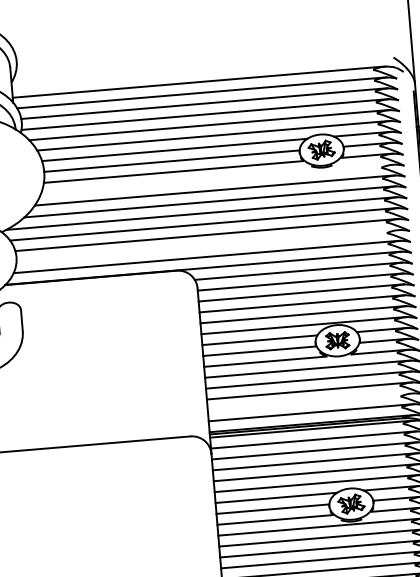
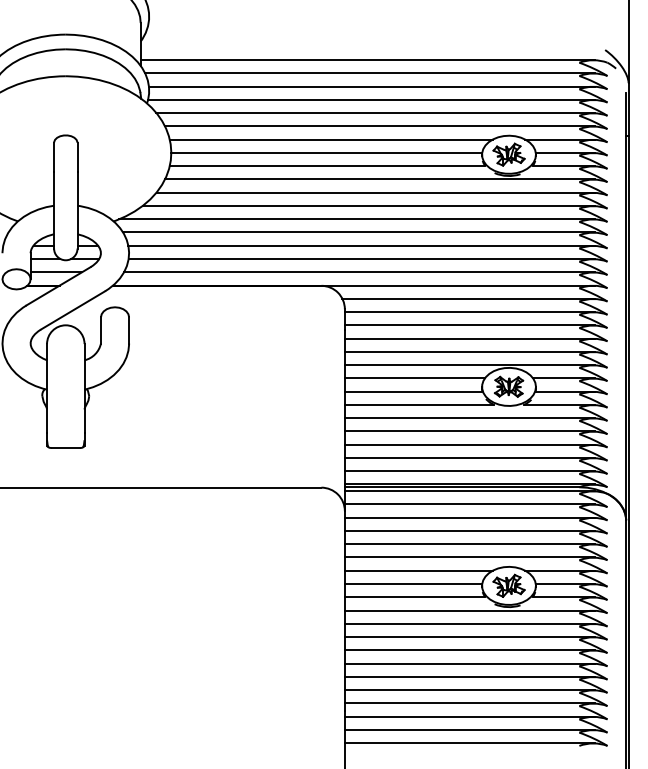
line: (217, 179) -> (379, 179), added
line: (207, 245) -> (361, 258), added
line: (310, 401) -> (469, 457), added

